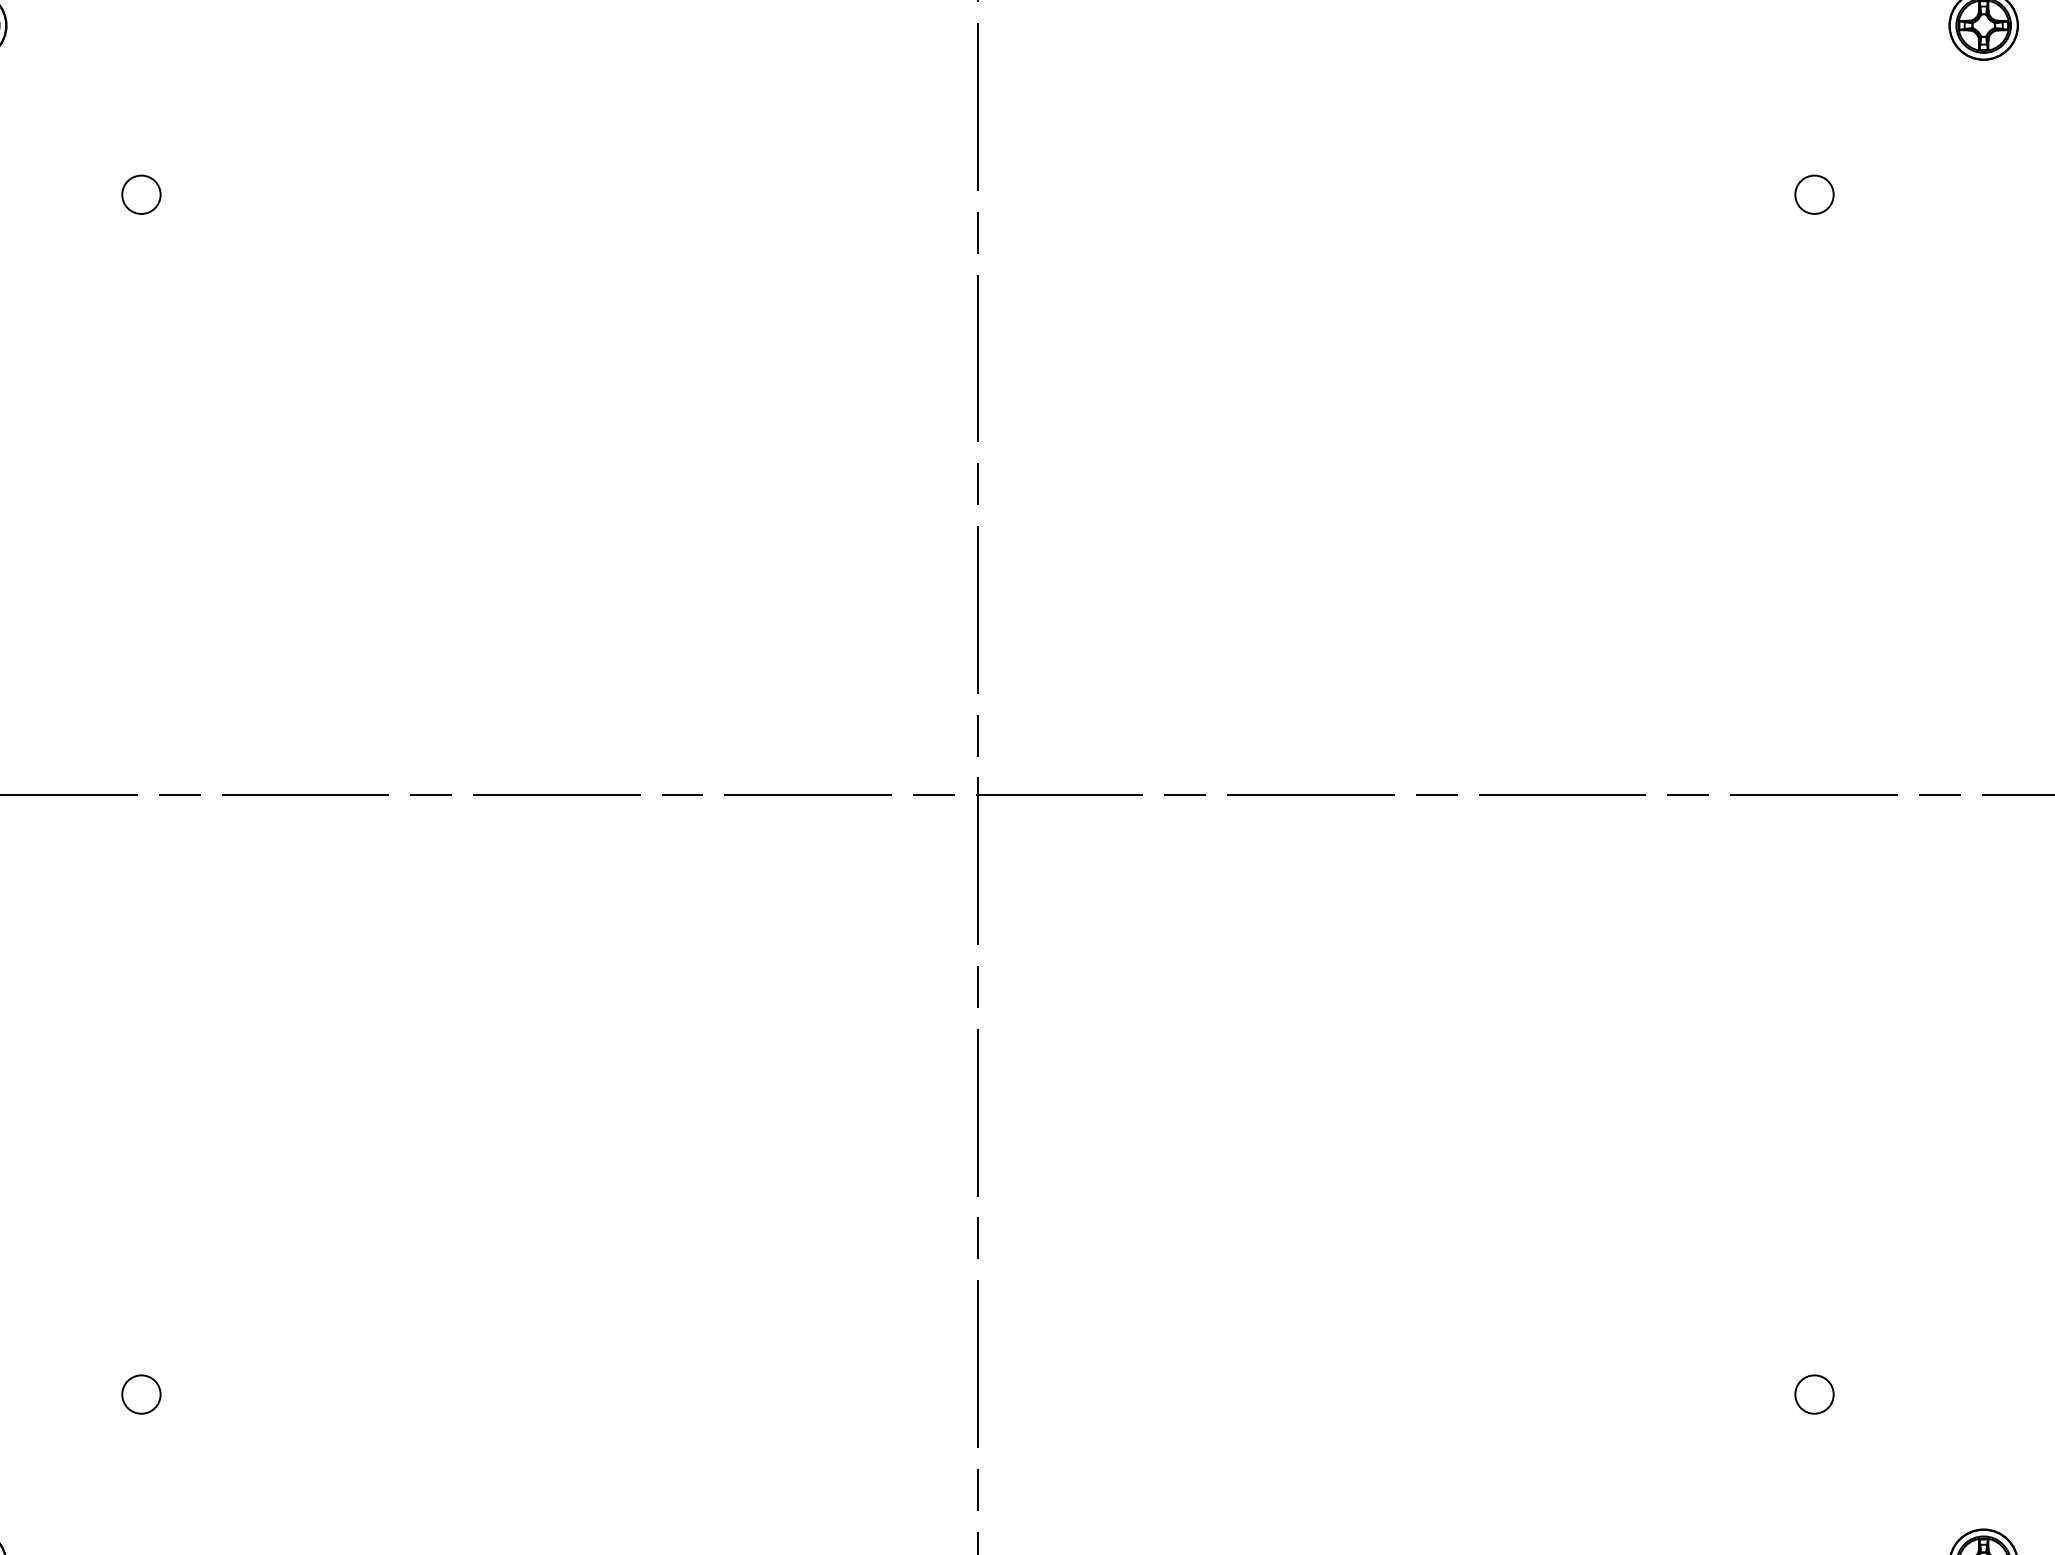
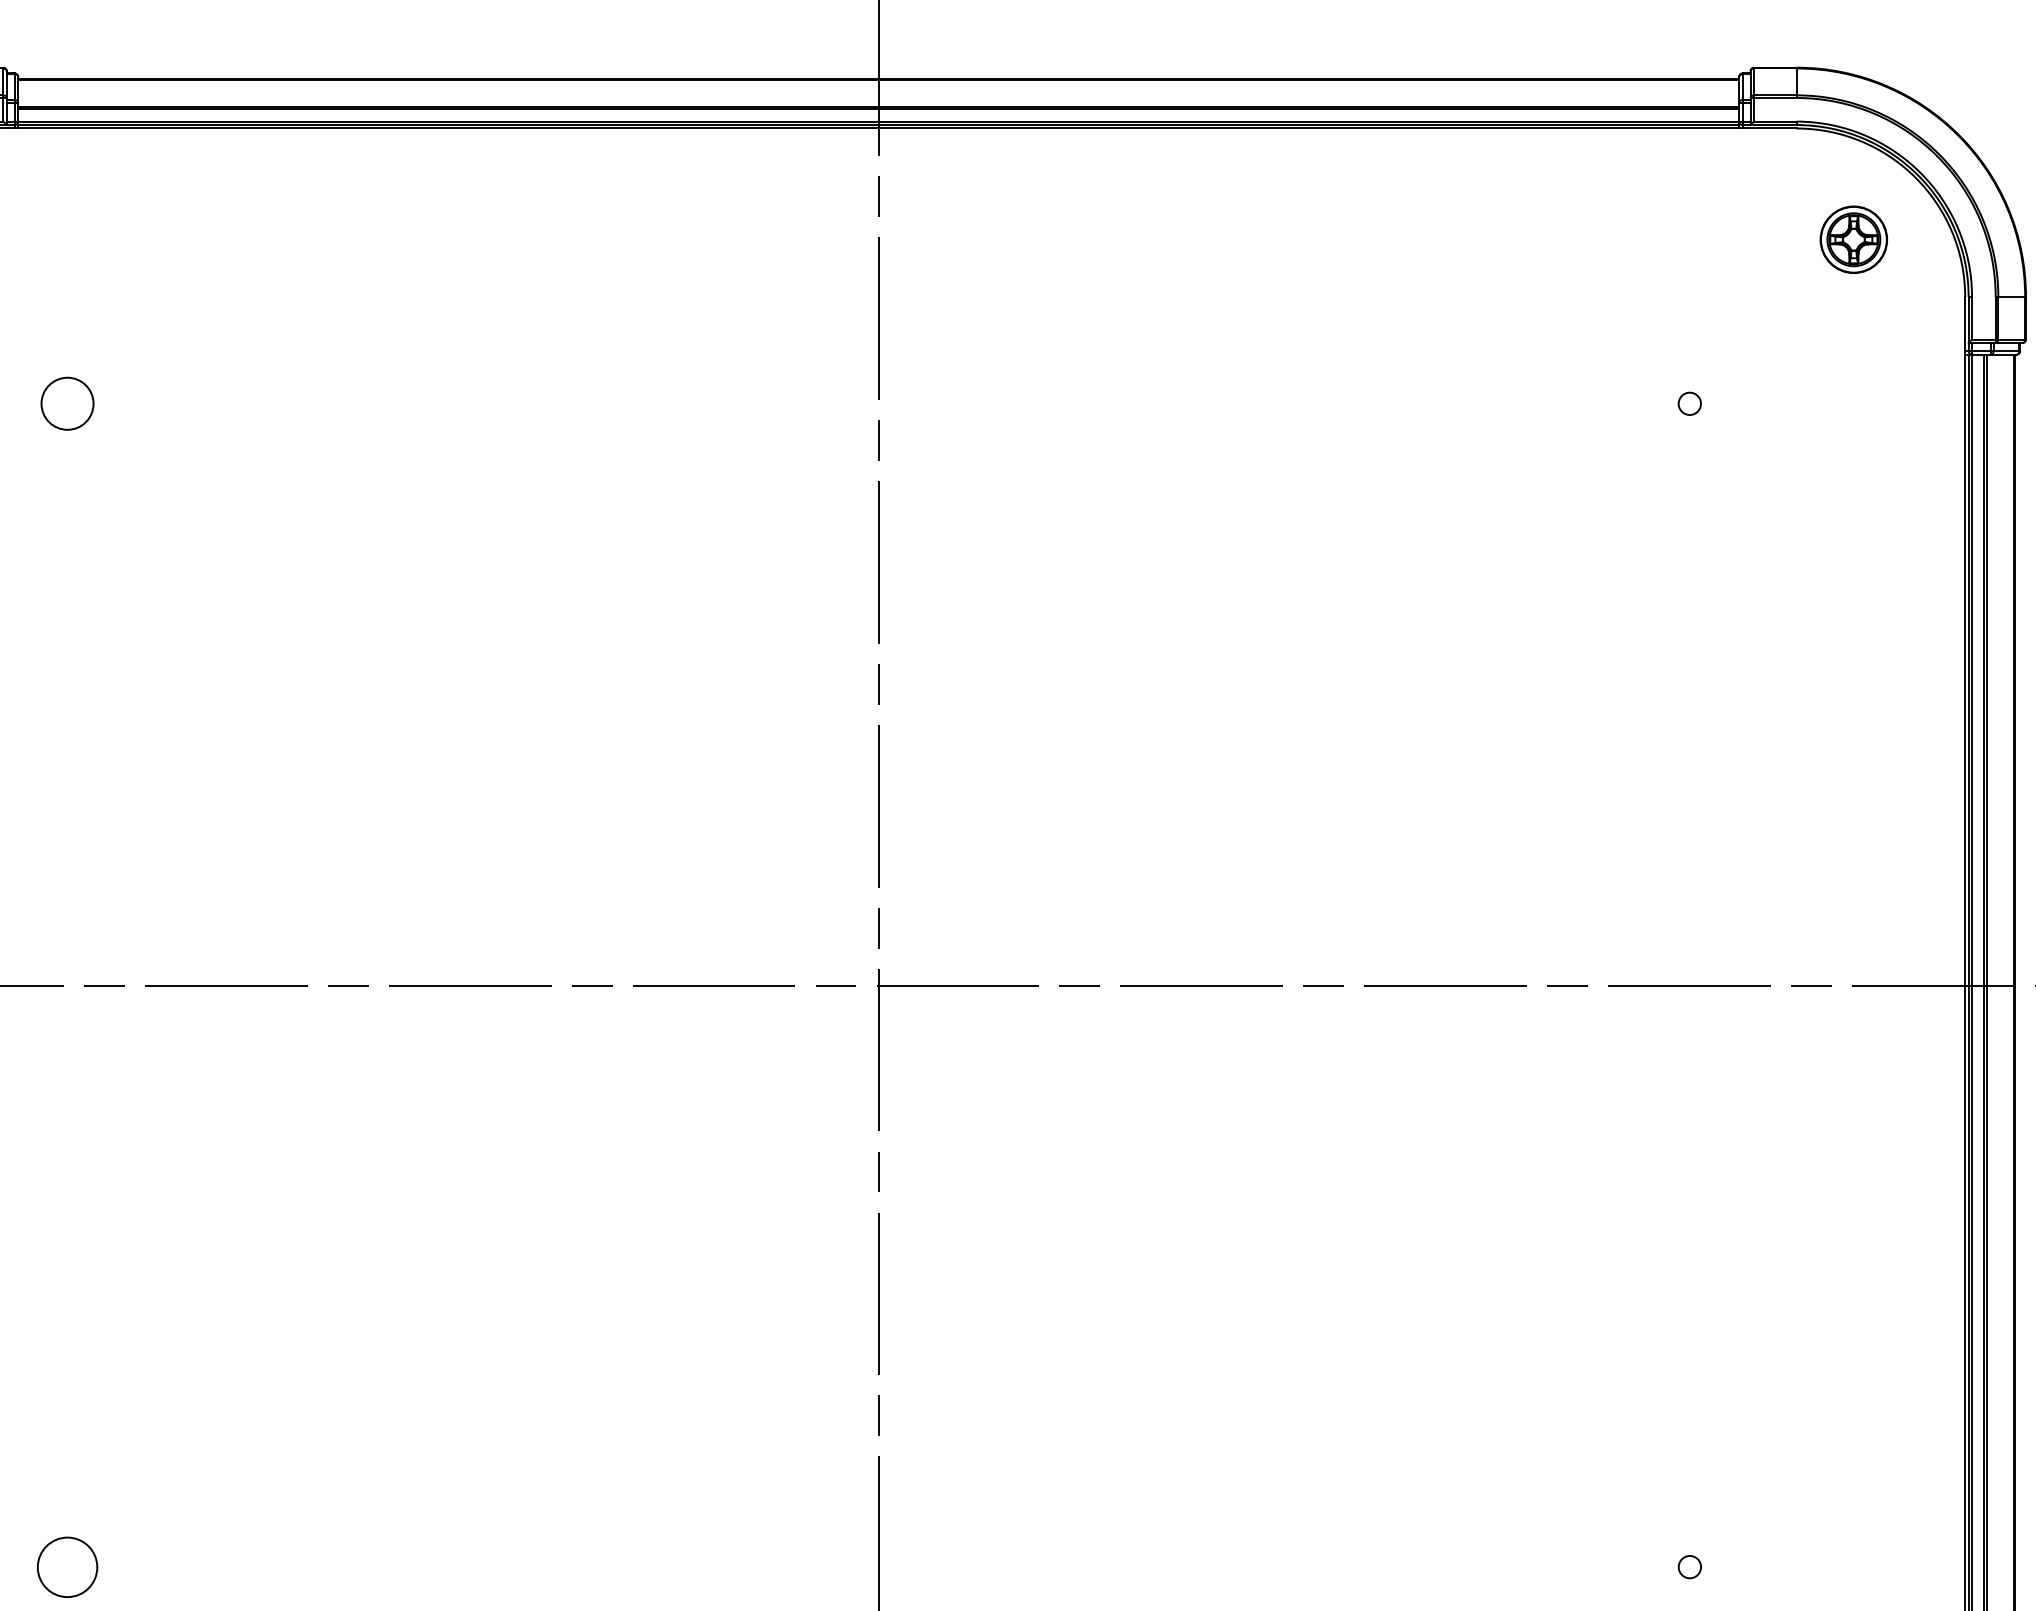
circle: (141, 194) -> (67, 403), size x1.4
circle: (1814, 194) -> (1689, 403), size x0.6
circle: (141, 1393) -> (67, 1566), size x1.6
circle: (1814, 1393) -> (1689, 1566), size x0.6

